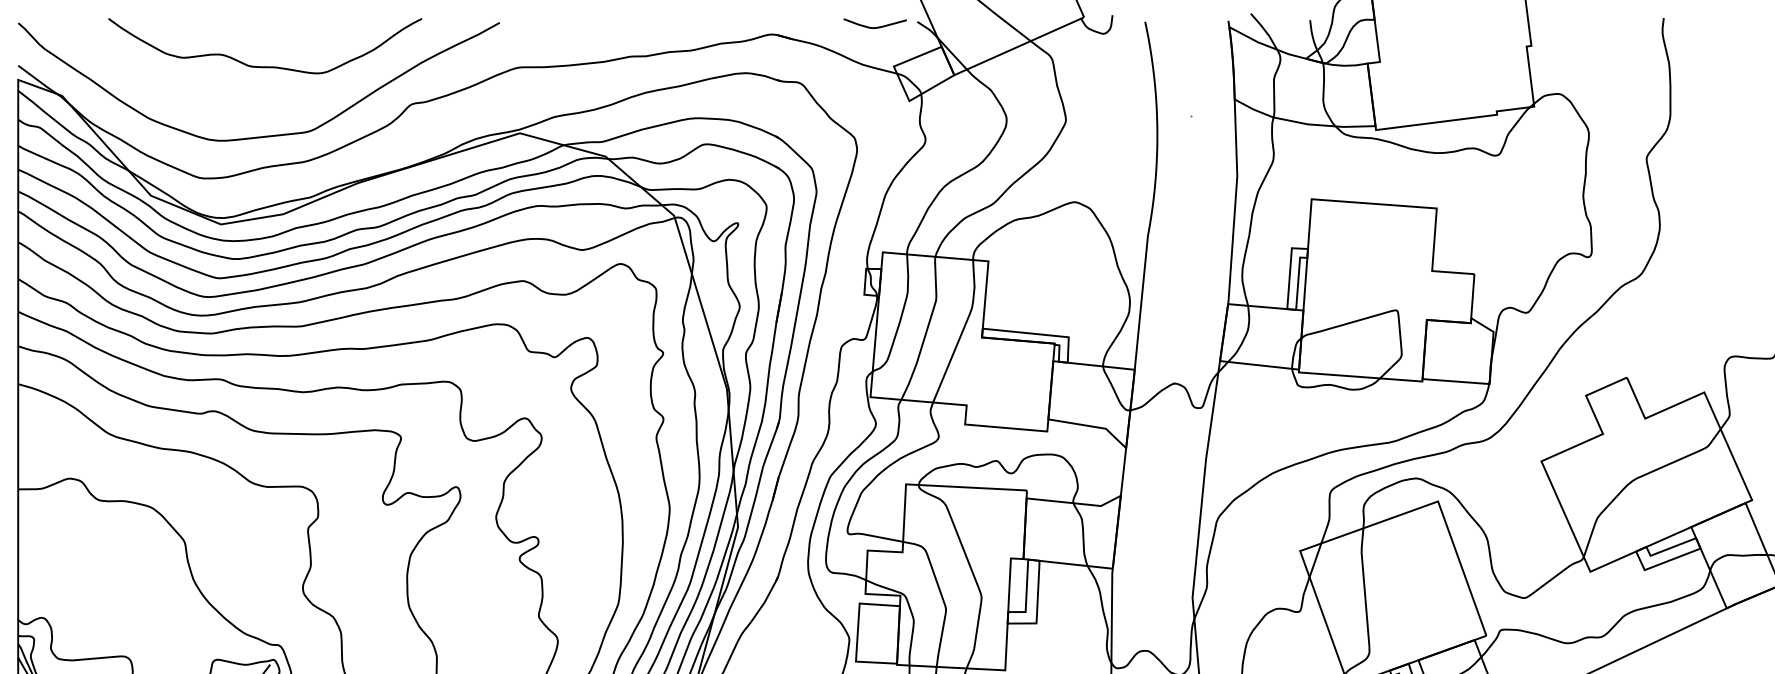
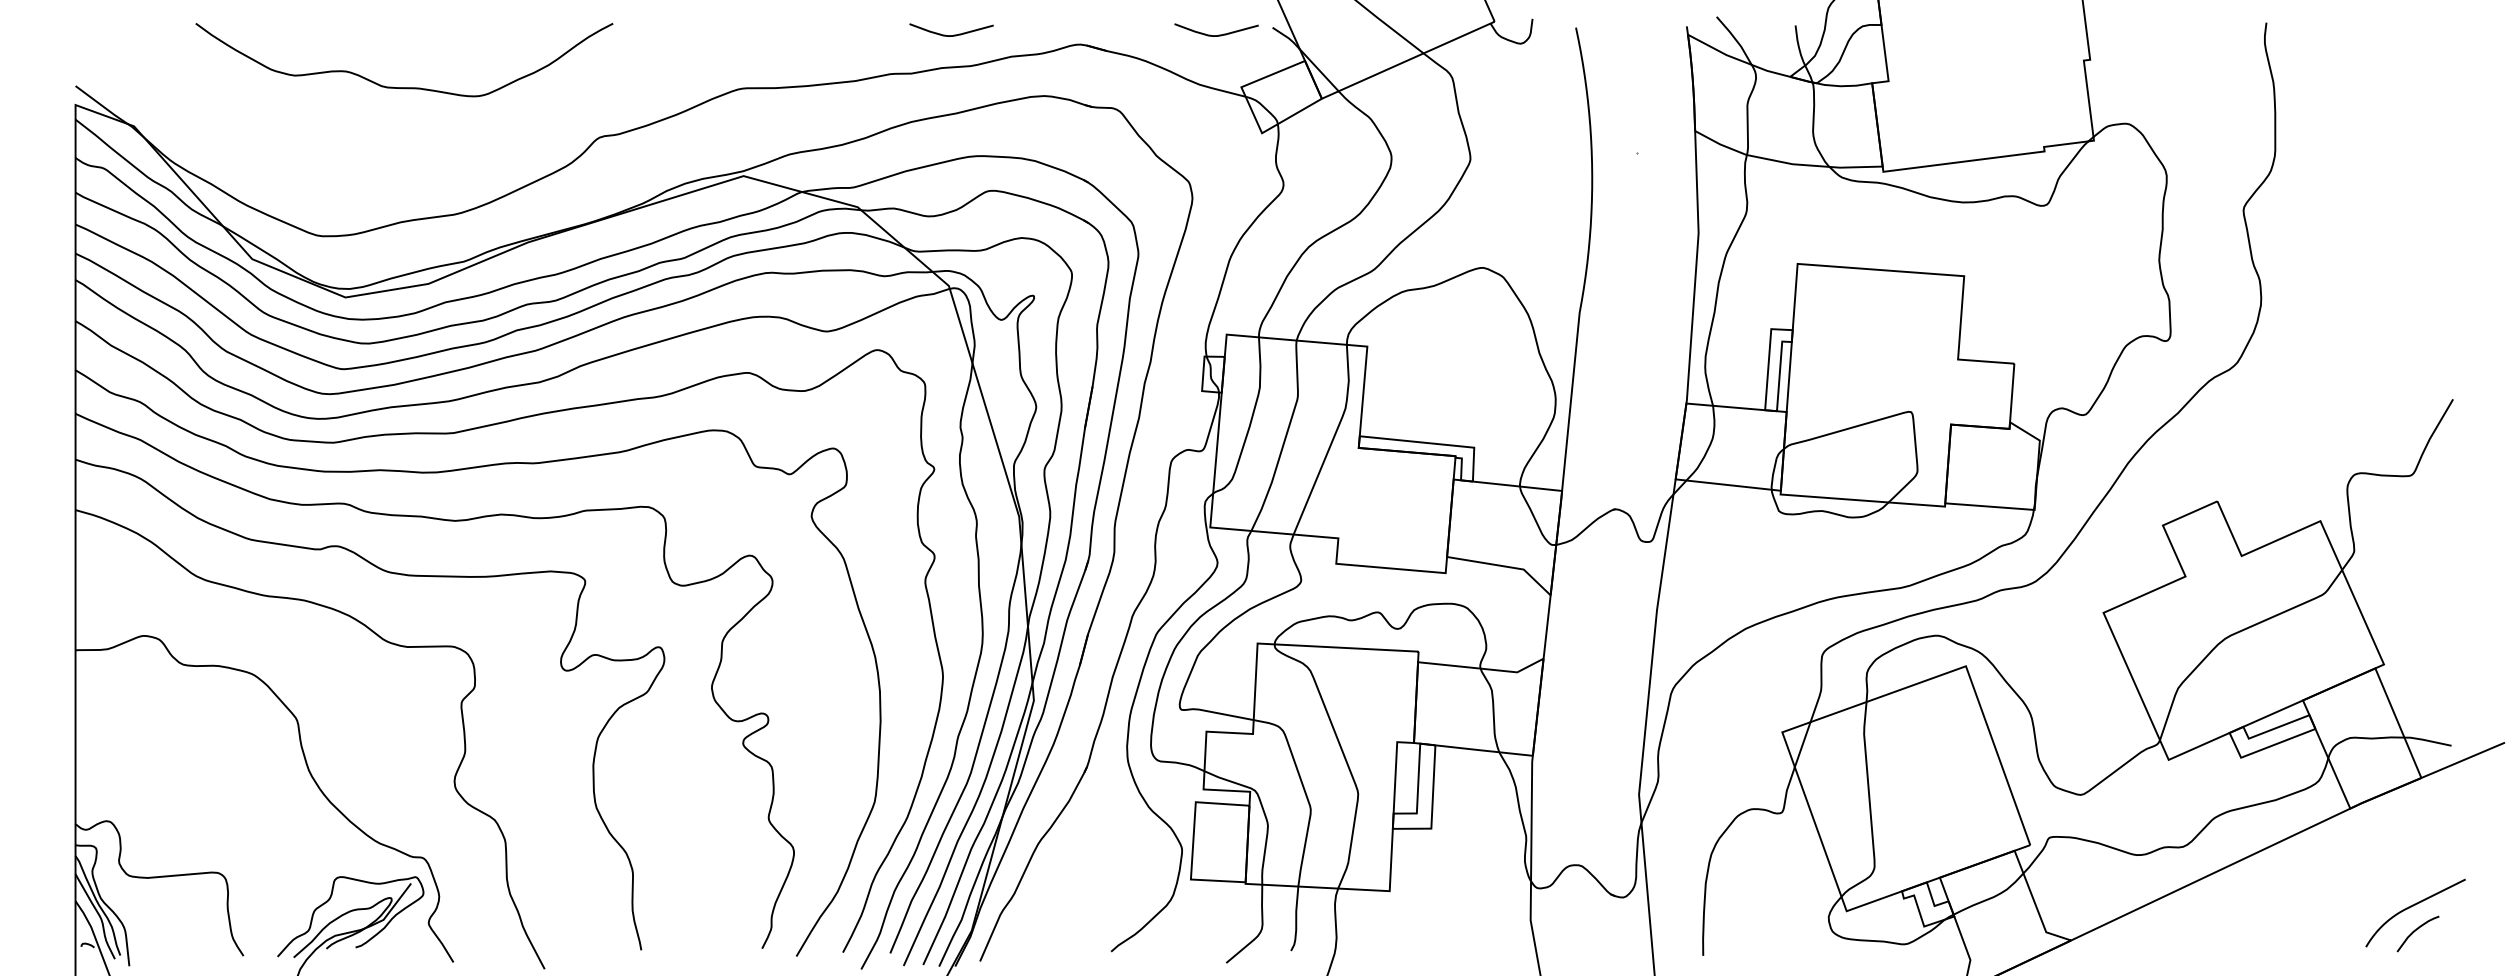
curve: (677, 26) -> (953, 34), added
curve: (265, 135) -> (404, 179), removed

